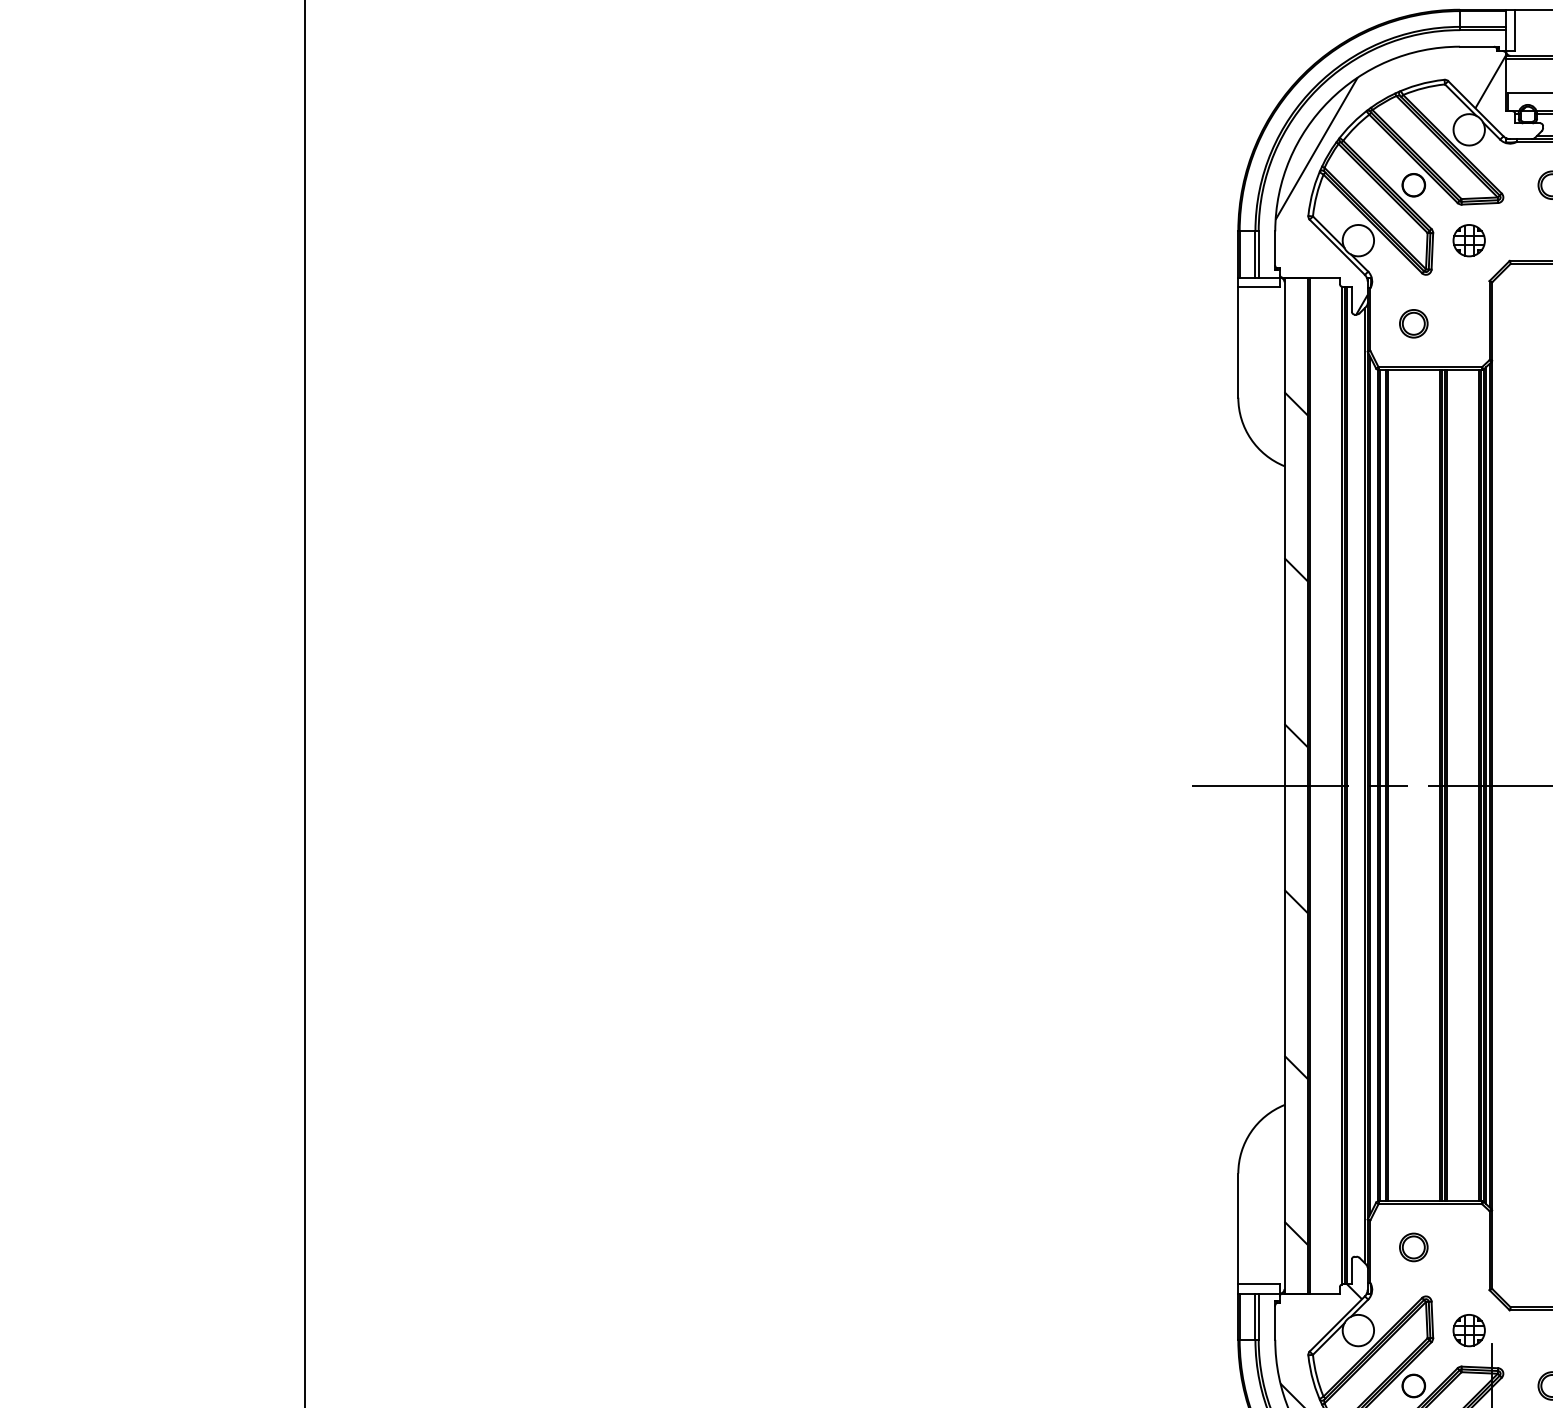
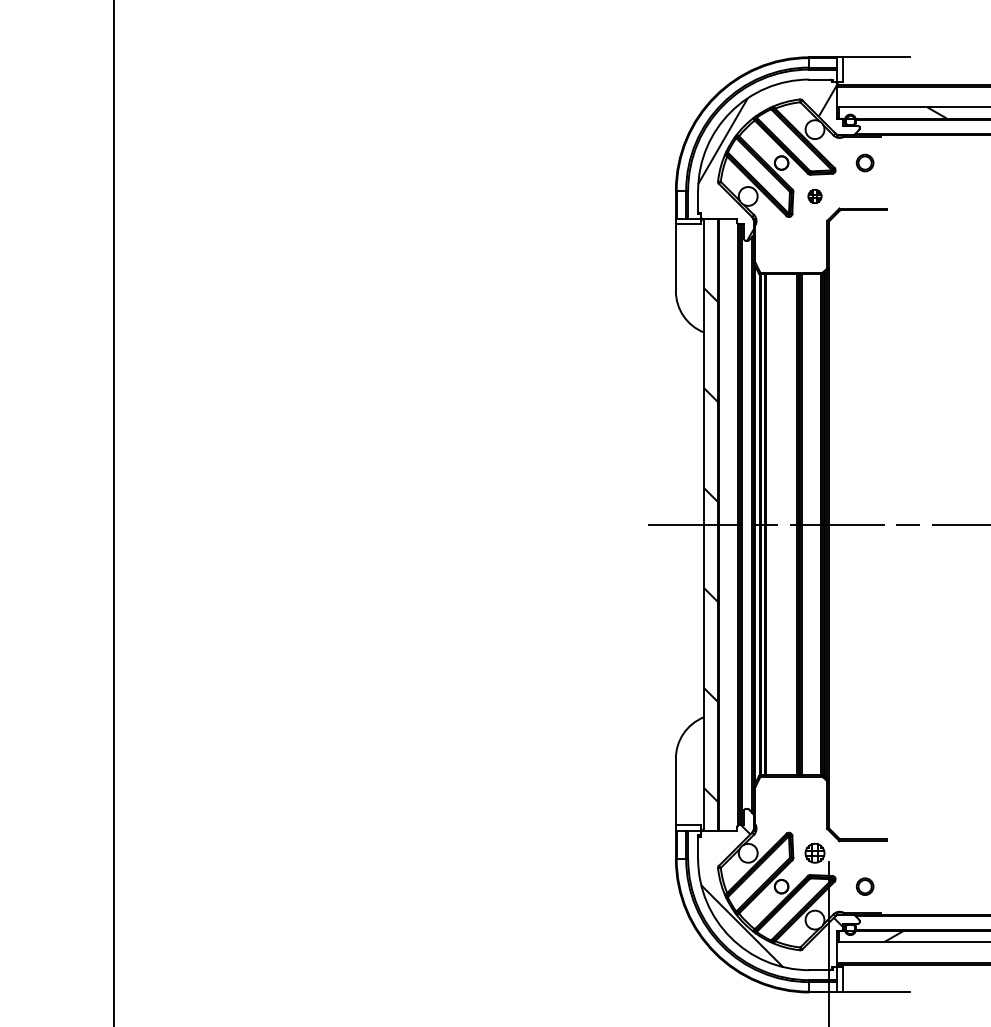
part: (1468, 240) -> (814, 196), size x0.7
circle: (1413, 323) -> (781, 246), removed
part: (1413, 1247) -> (781, 803), removed

